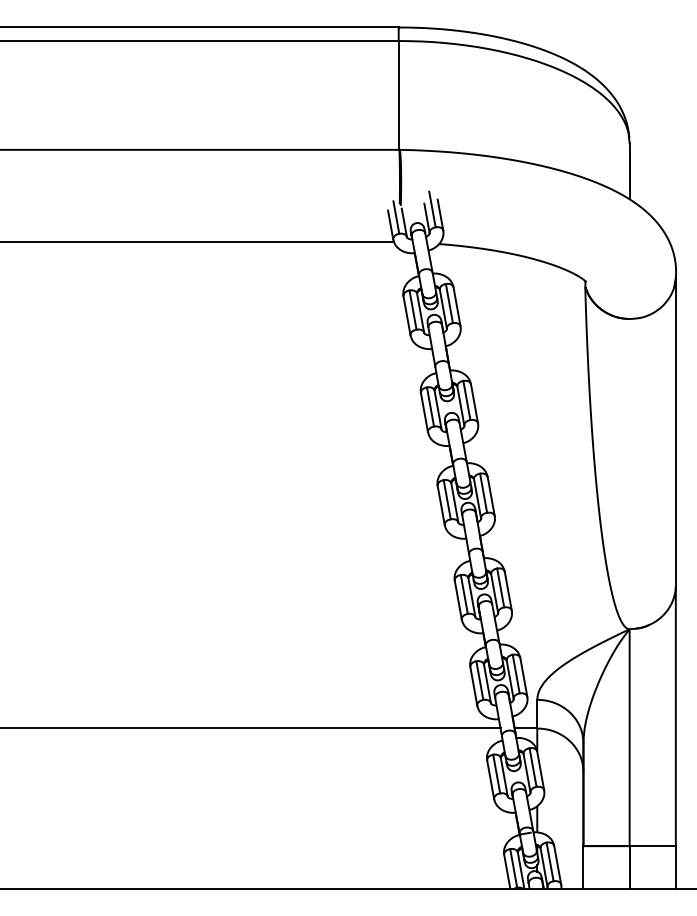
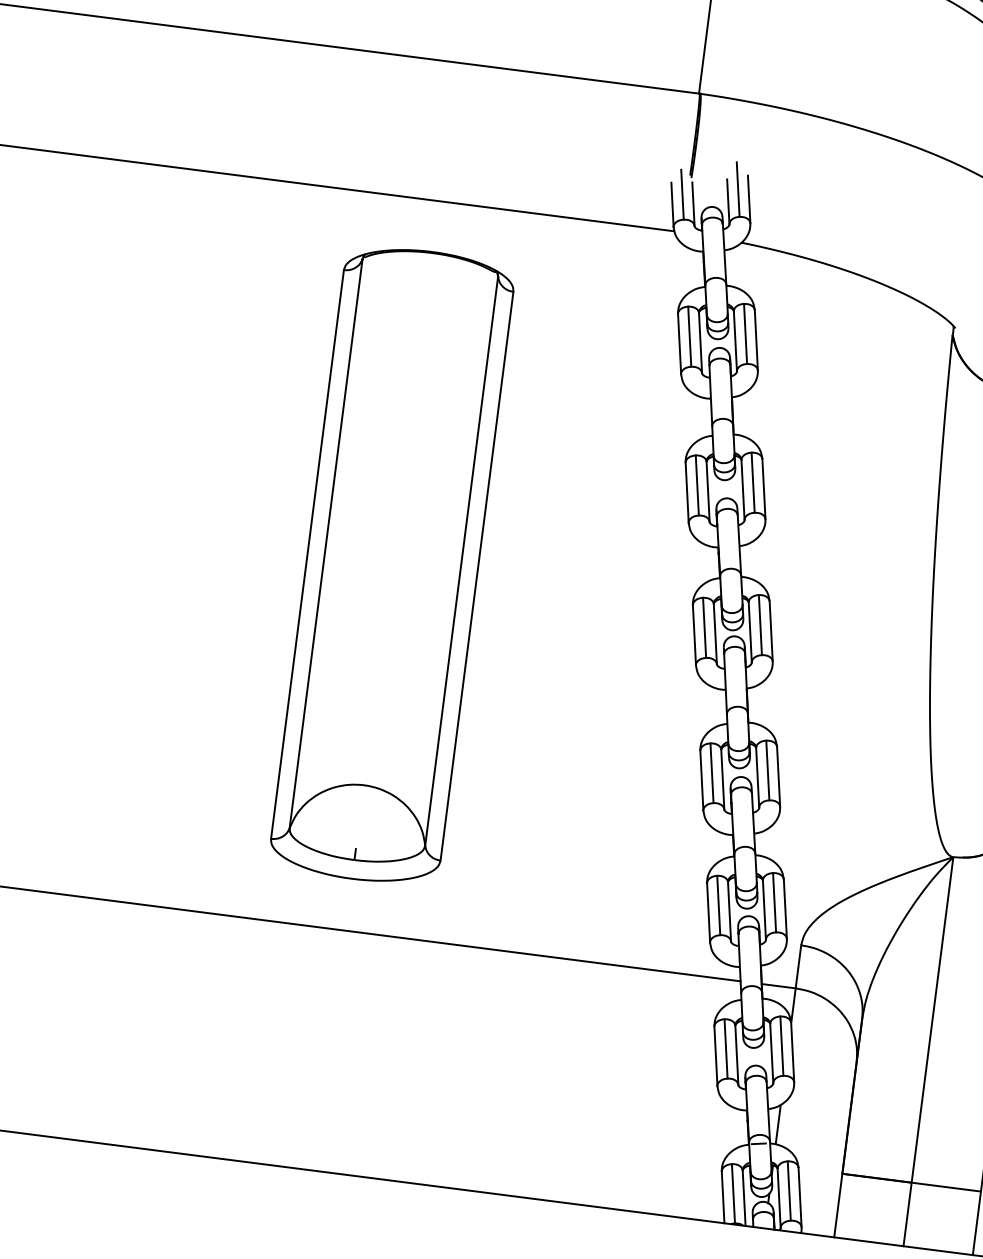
part: (236, 484) -> (391, 564), added

